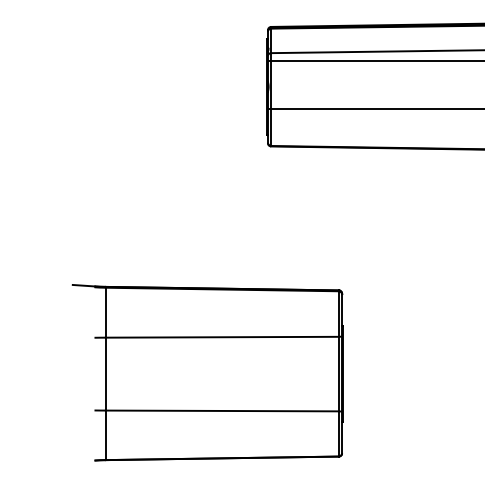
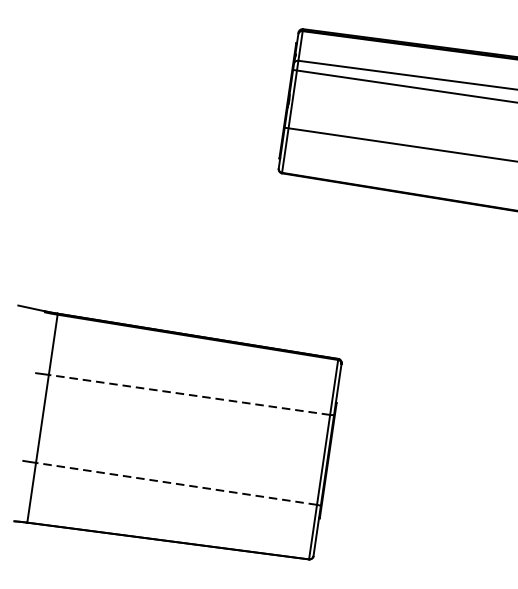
line: (222, 337) -> (189, 395), solid -> dashed
line: (222, 410) -> (176, 483), solid -> dashed

